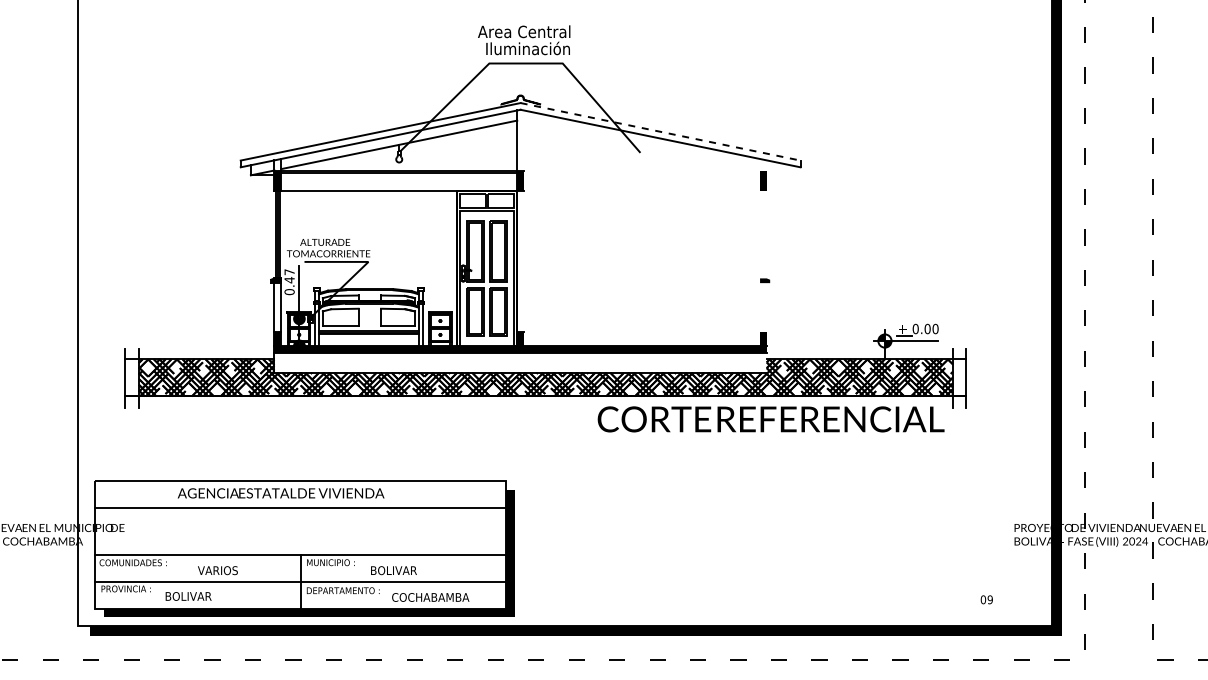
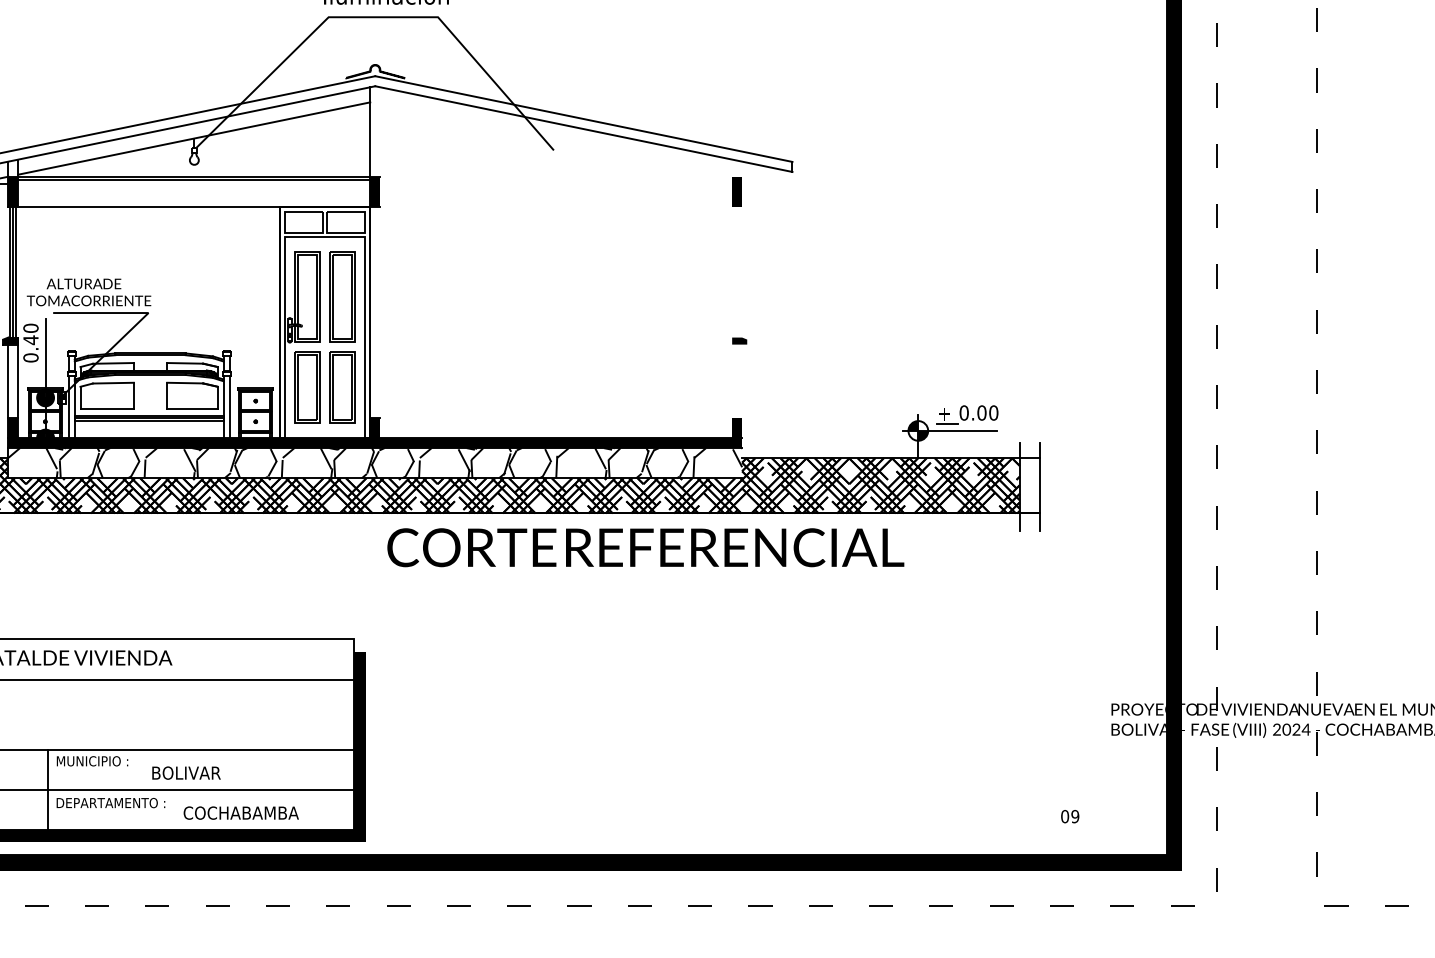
line: (660, 131) -> (583, 118), dashed -> solid
text: (289, 272) -> (30, 328), 0.47 -> 0.40
hatch: (520, 362) -> (375, 462), added
text: (770, 419) -> (644, 547), moved

